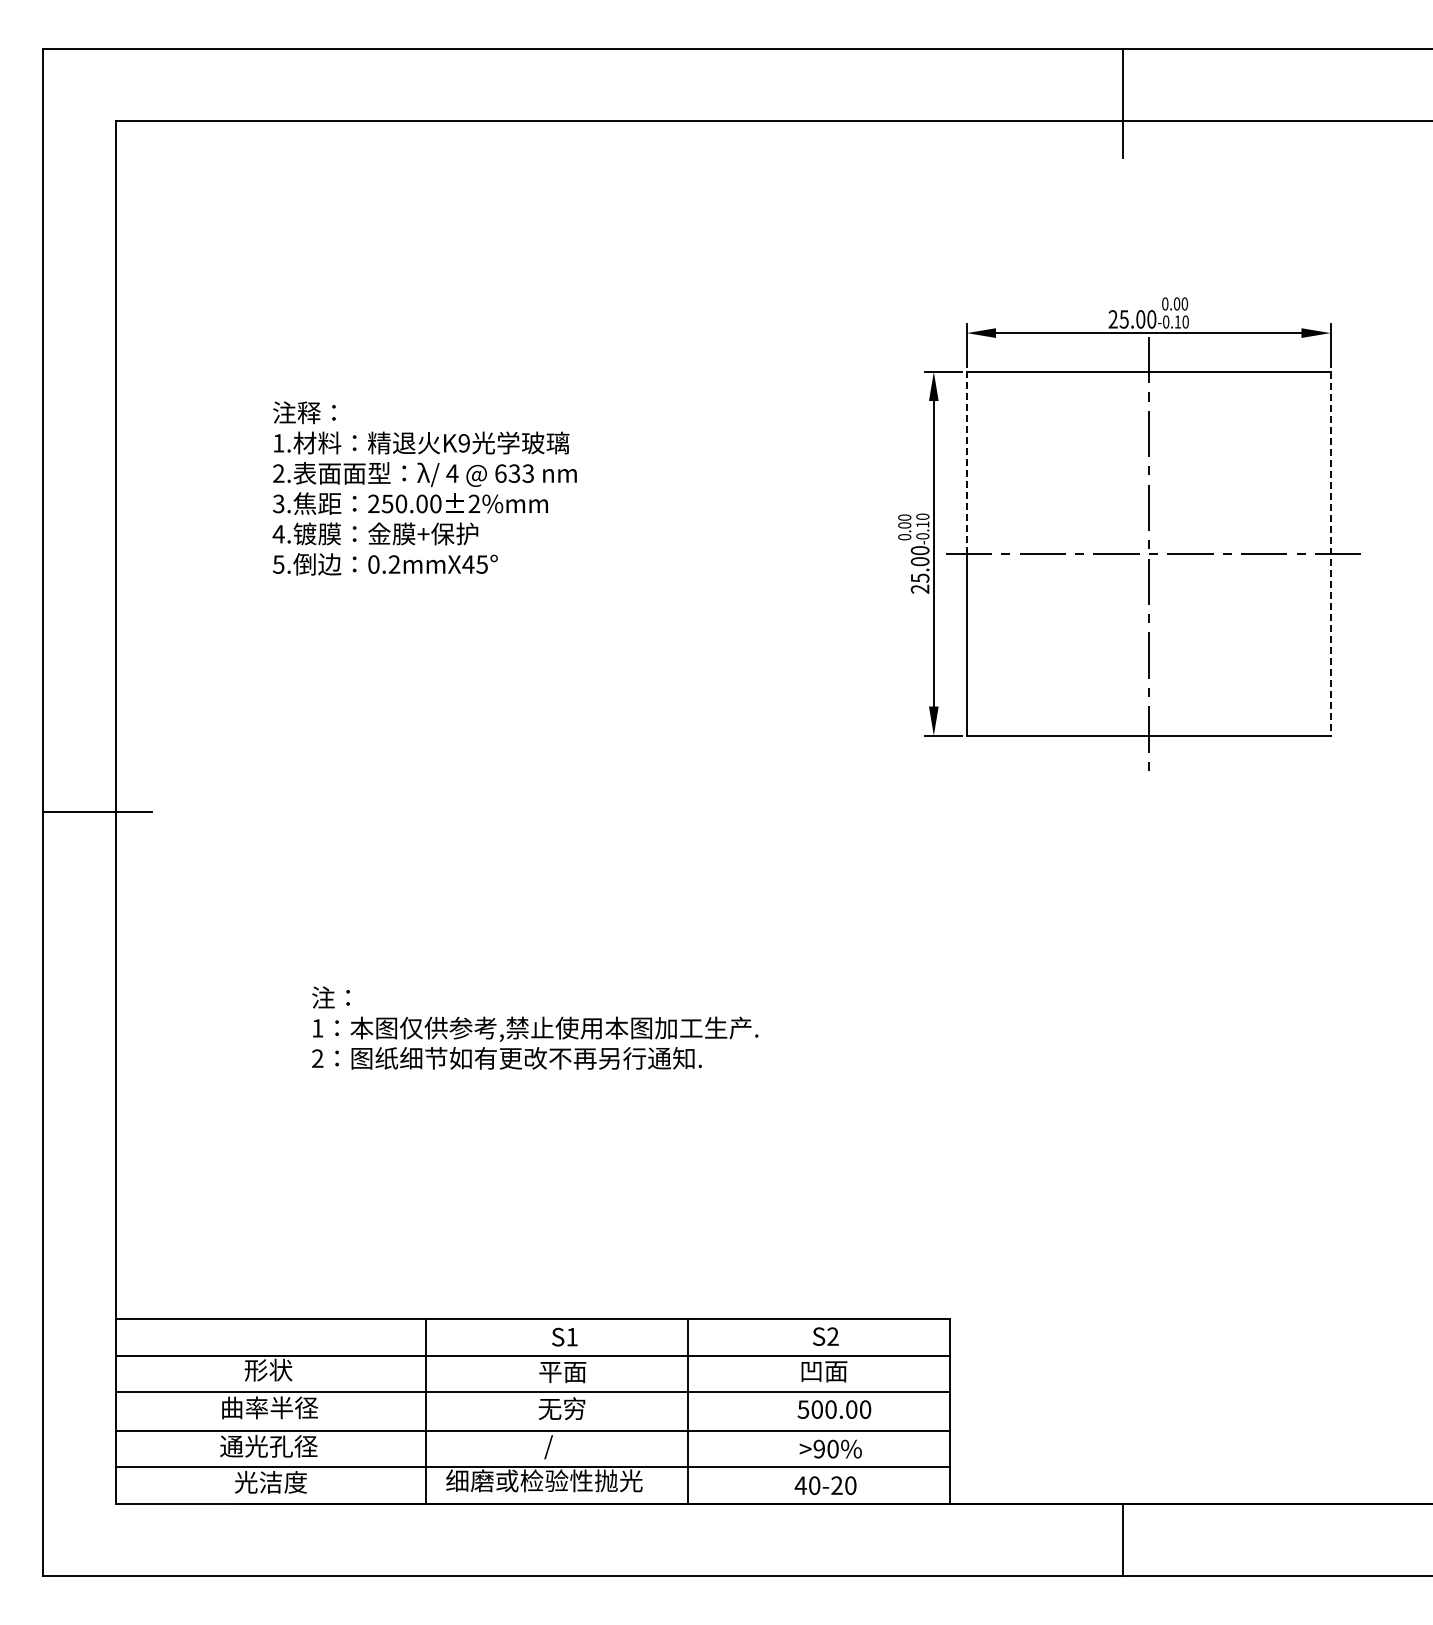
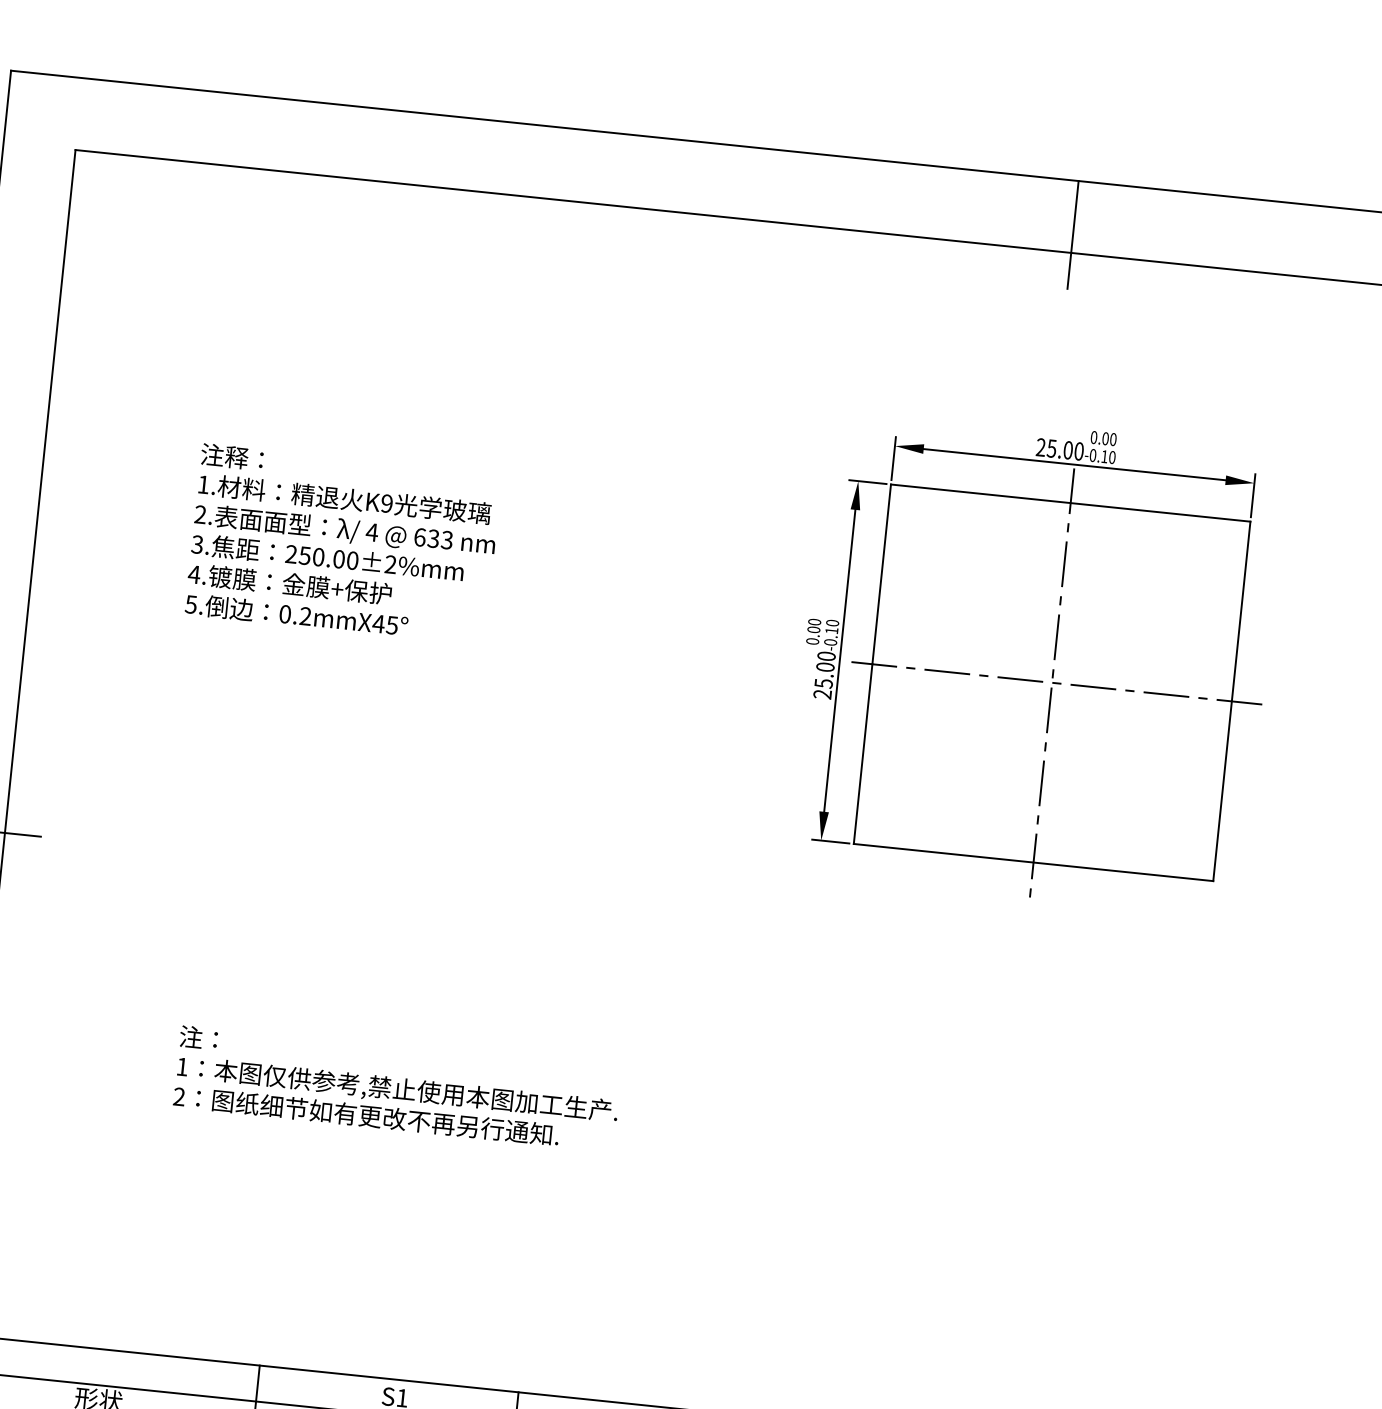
line: (966, 462) -> (881, 573), dashed -> solid
line: (1330, 553) -> (1231, 701), dashed -> solid

